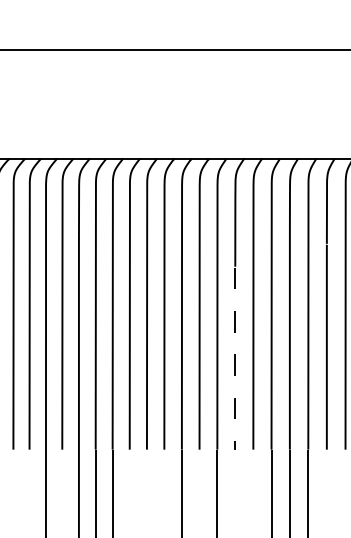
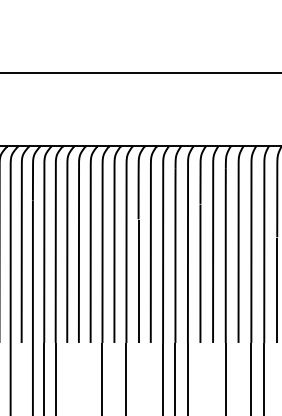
line: (235, 358) -> (138, 281), dashed -> solid

